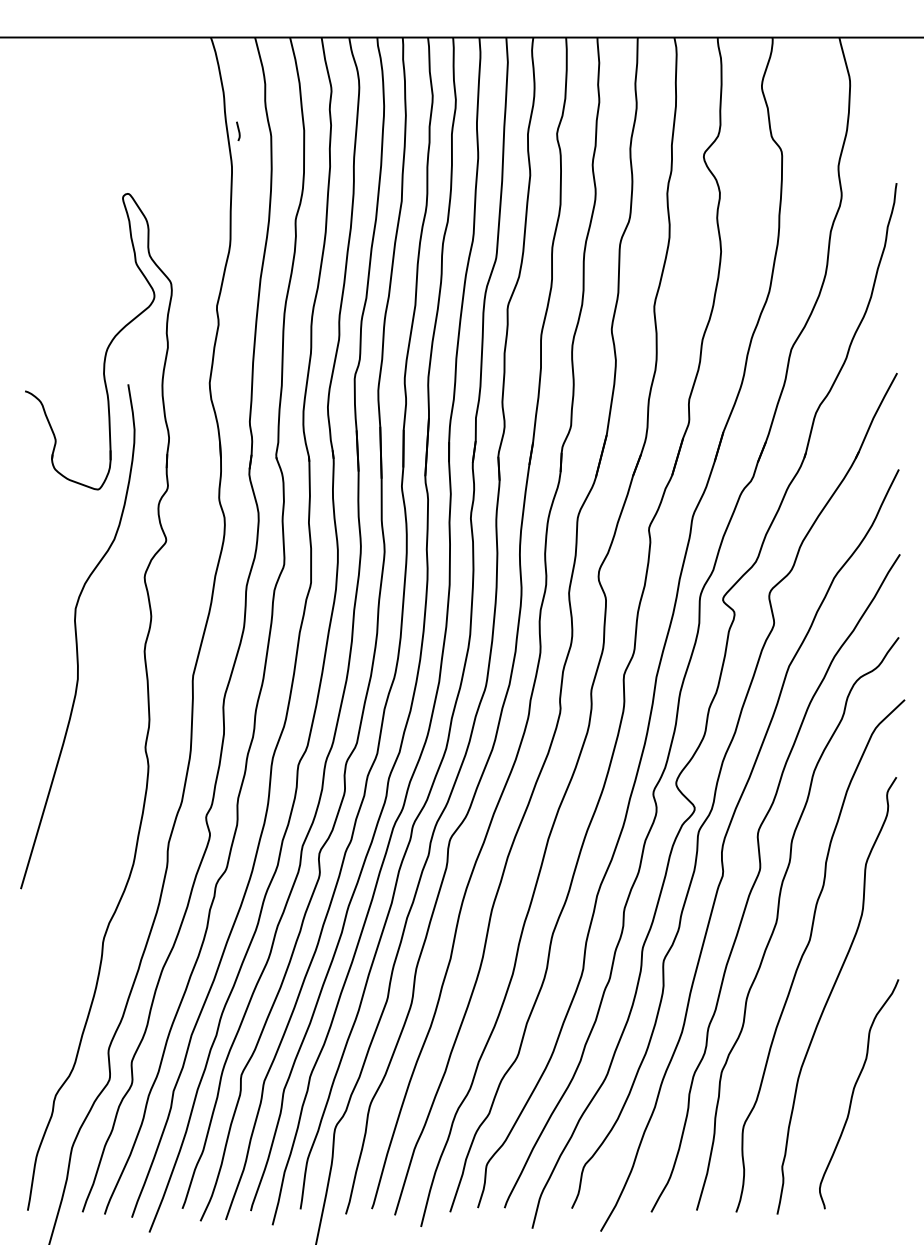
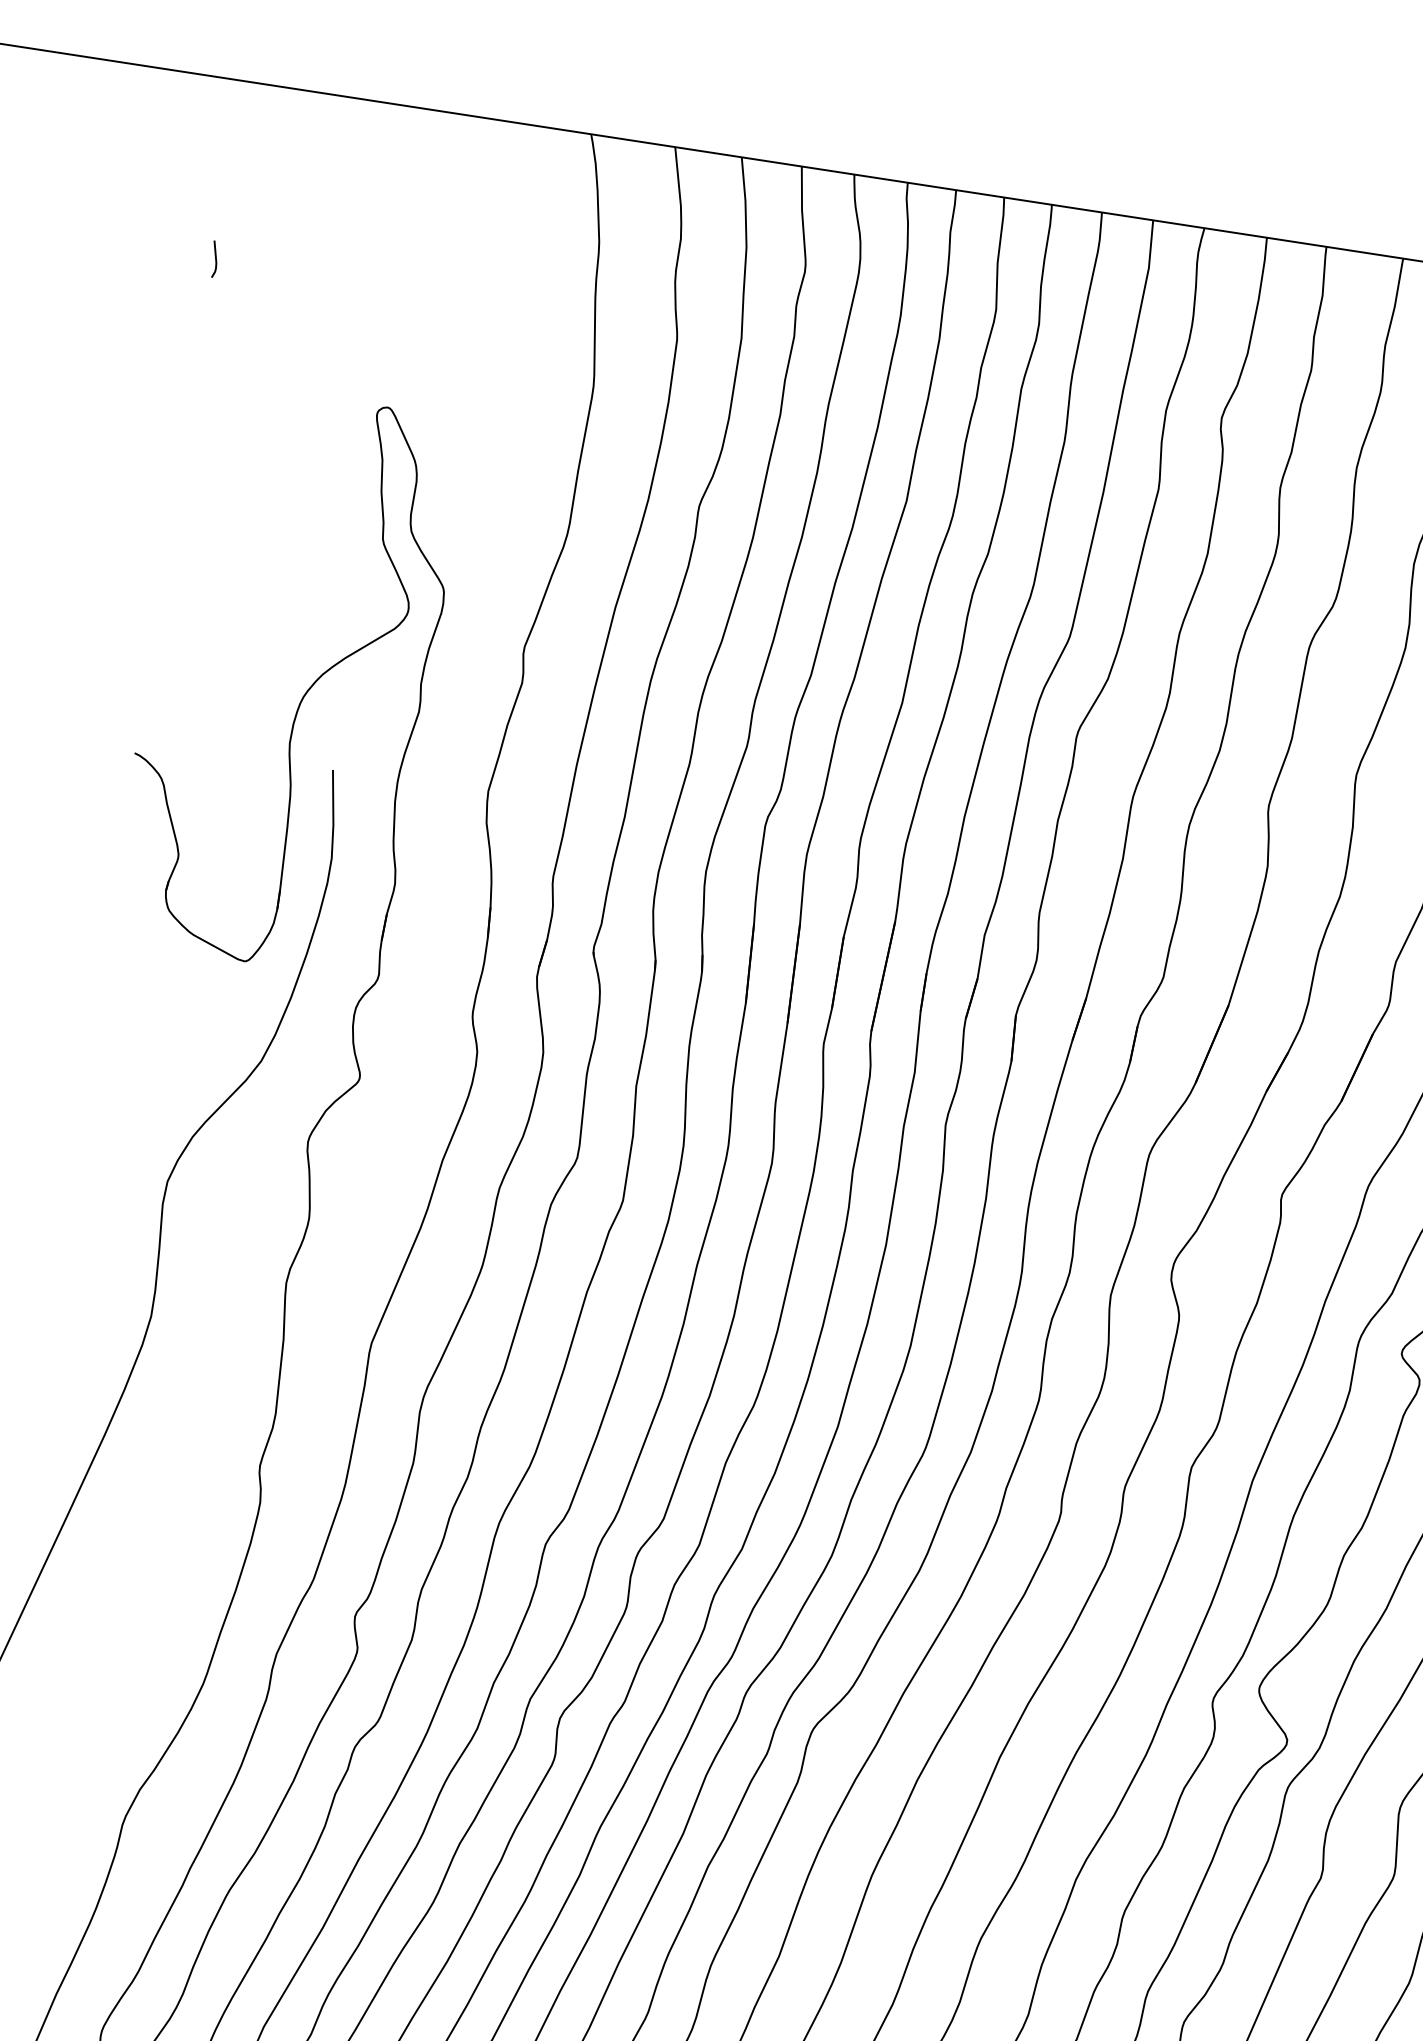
line: (238, 130) -> (215, 257), moved

